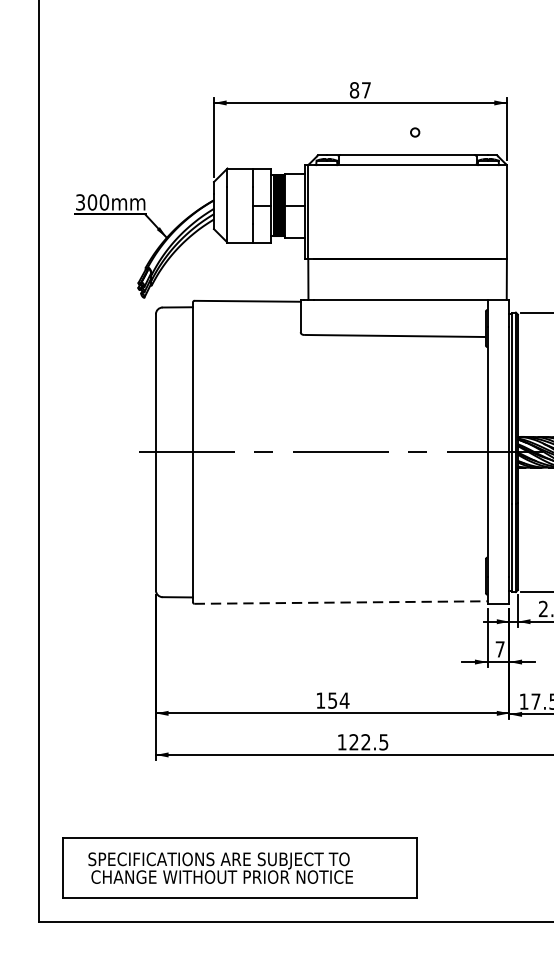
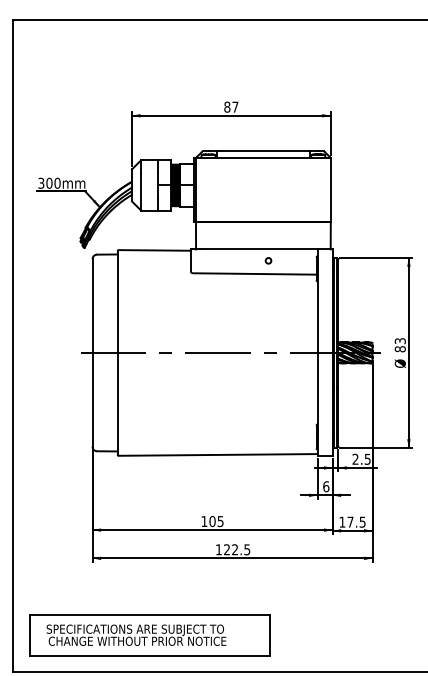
circle: (415, 132) -> (268, 260), moved
line: (341, 601) -> (218, 454), dashed -> solid
text: (500, 649) -> (326, 486), 7 -> 6
text: (338, 700) -> (216, 521), 154 -> 105

